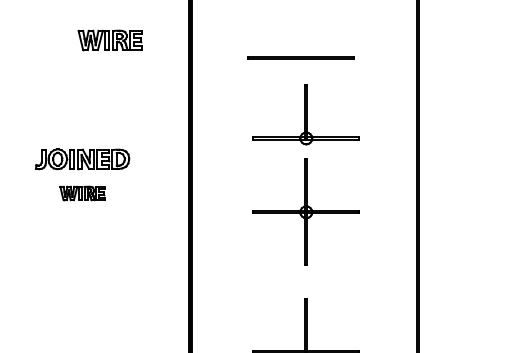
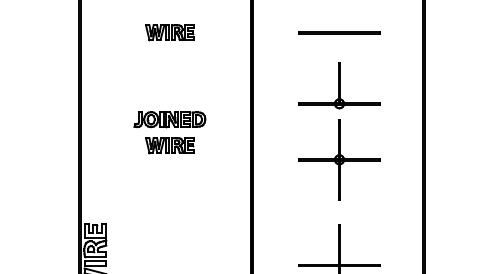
part: (109, 40) -> (169, 32), moved
line: (300, 57) -> (339, 32), moved
part: (81, 193) -> (169, 145), size x1.43

